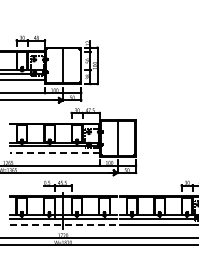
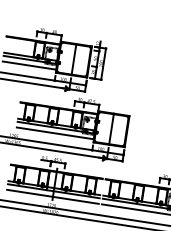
line: (54, 152) -> (55, 132), dashed -> solid
line: (63, 225) -> (53, 196), dashed -> solid

